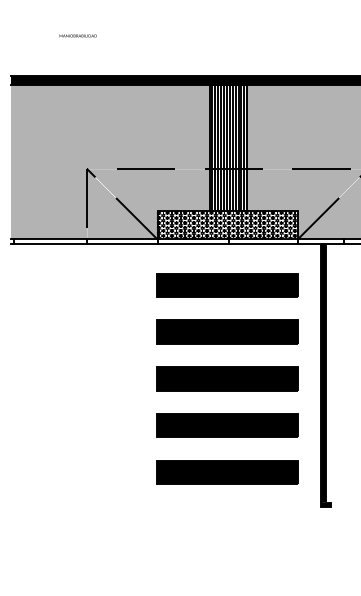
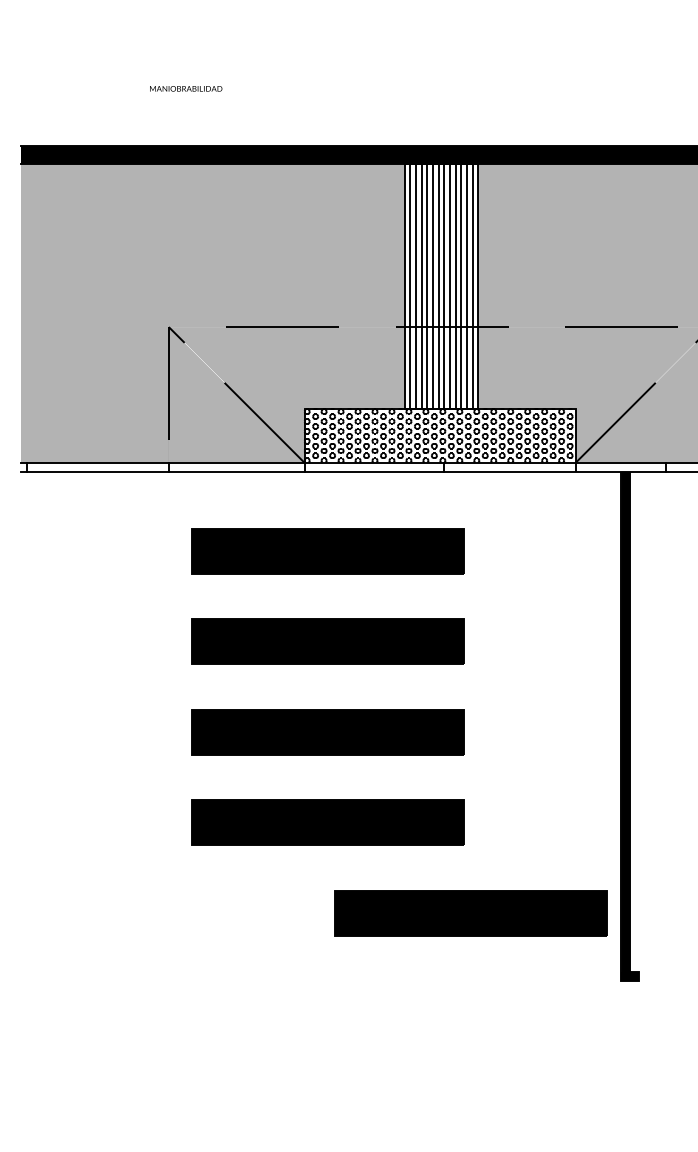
text: (77, 35) -> (184, 87), moved
part: (227, 344) -> (327, 665), moved
part: (227, 472) -> (470, 913), moved

